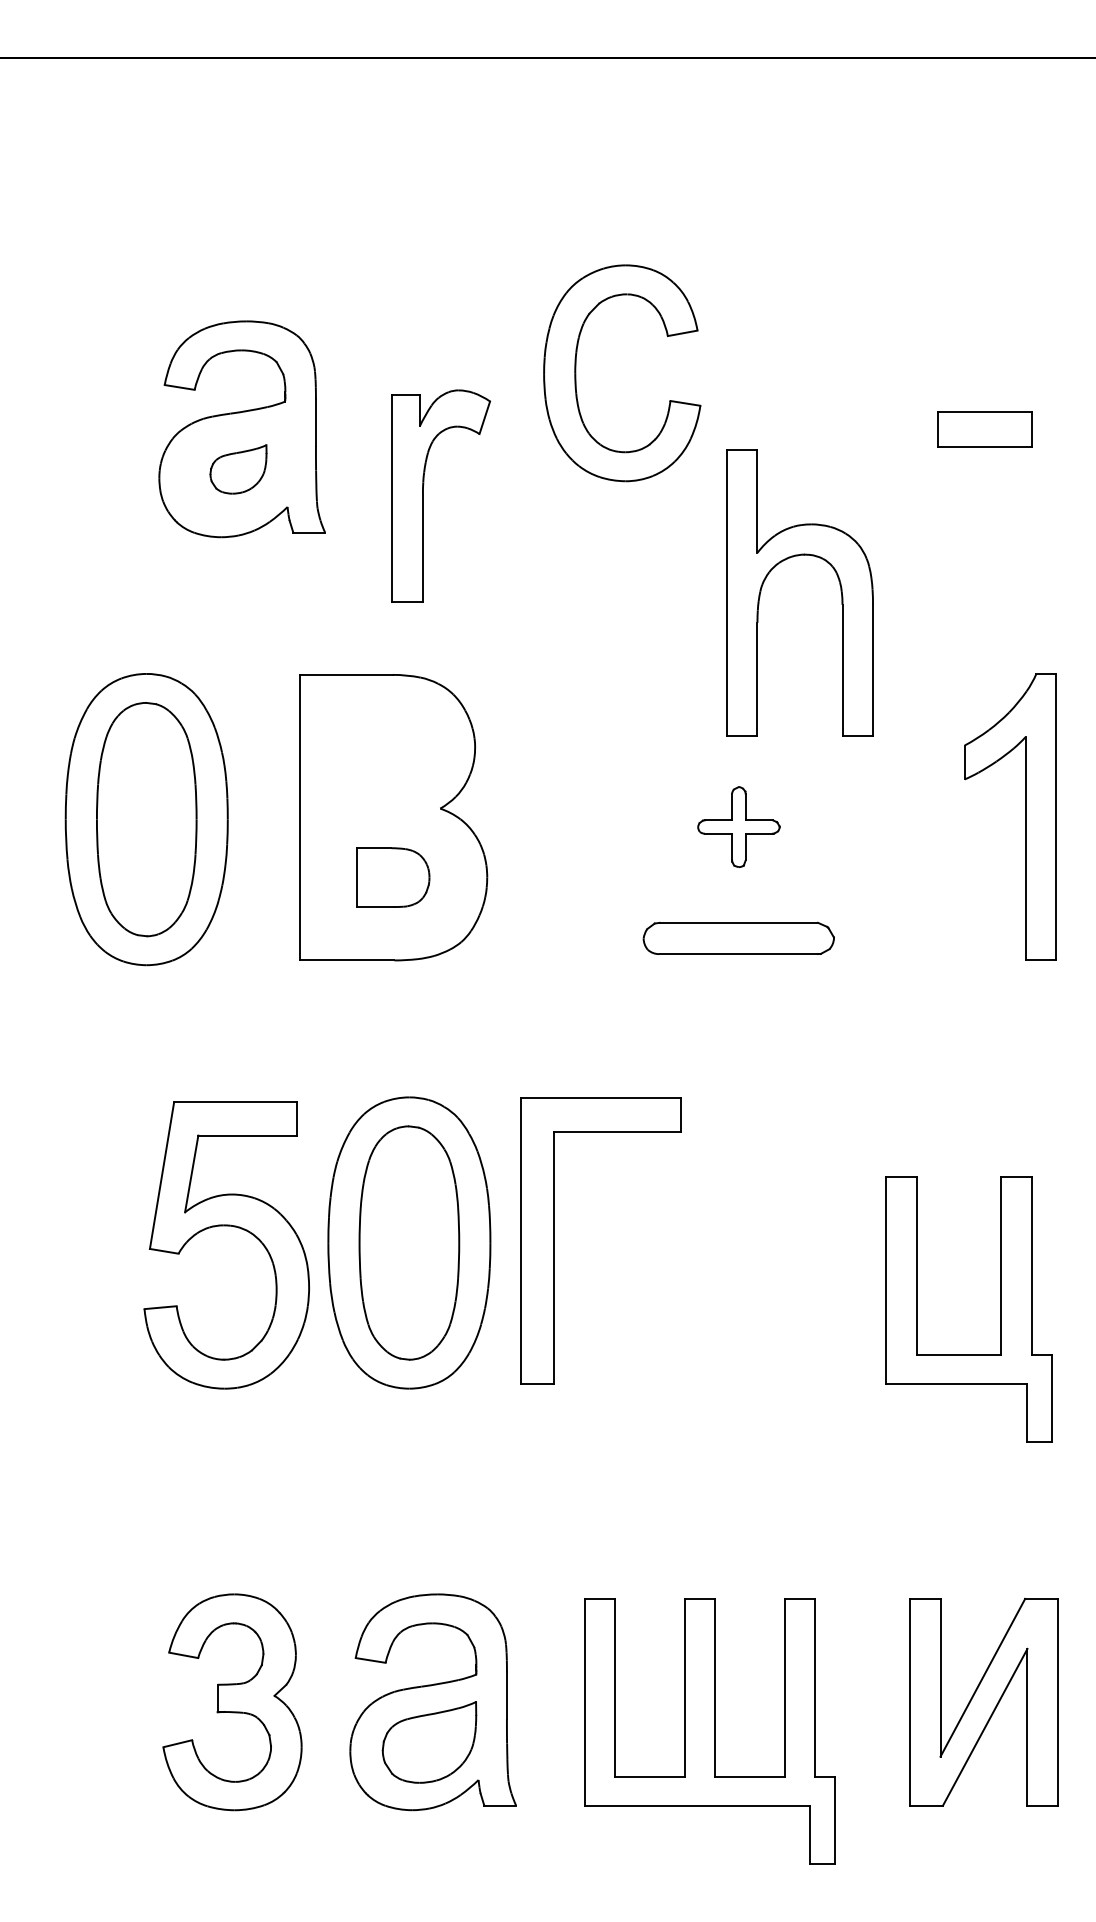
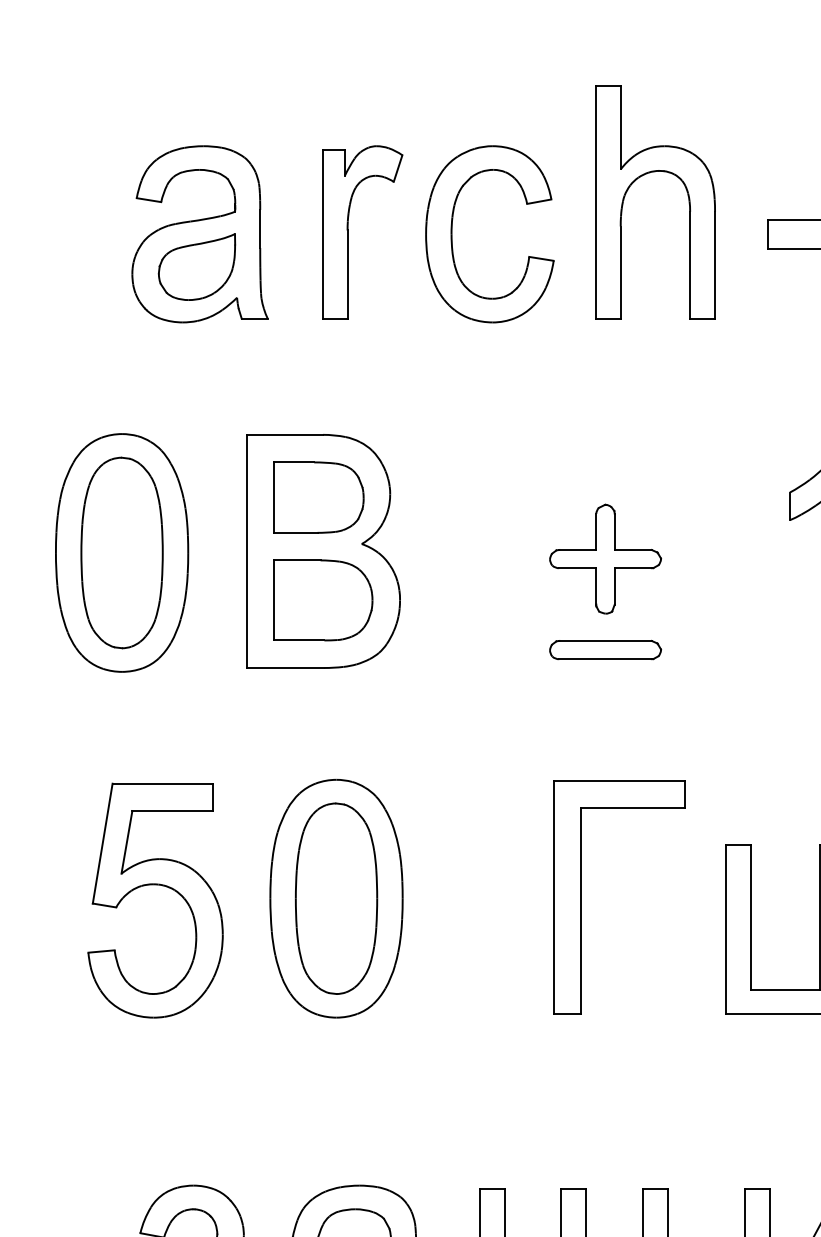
part: (576, 373) -> (452, 234), moved
part: (238, 469) -> (196, 267), size x1.67
part: (423, 495) -> (348, 232), moved
part: (775, 567) -> (635, 181), moved
part: (387, 751) -> (318, 497), added
part: (738, 826) -> (605, 558), size x1.67
part: (393, 877) -> (323, 600), size x1.67
part: (738, 938) -> (605, 650), size x0.71
part: (226, 1226) -> (155, 885), moved
part: (554, 1240) -> (581, 896), moved

